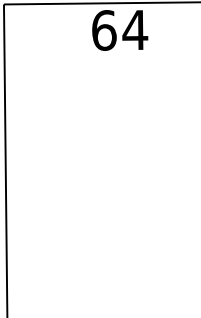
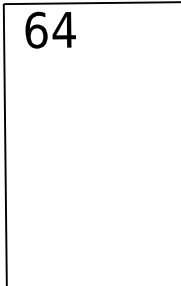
text: (120, 30) -> (50, 30), moved

